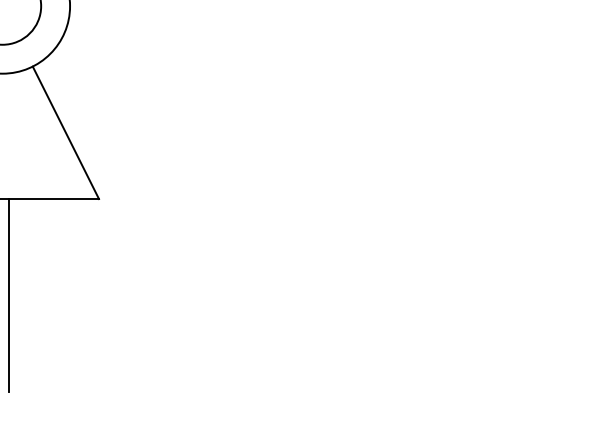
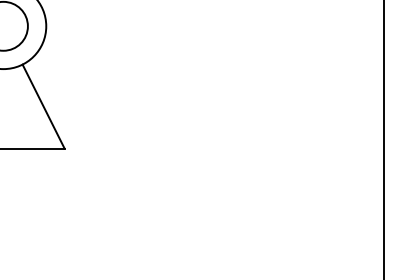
line: (8, 295) -> (7, 209), removed

